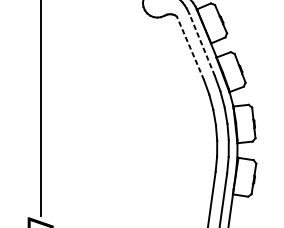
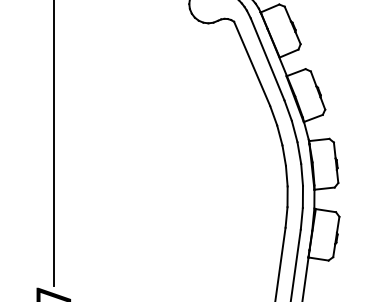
line: (202, 44) -> (267, 58), dashed -> solid
line: (190, 47) -> (252, 63), dashed -> solid

